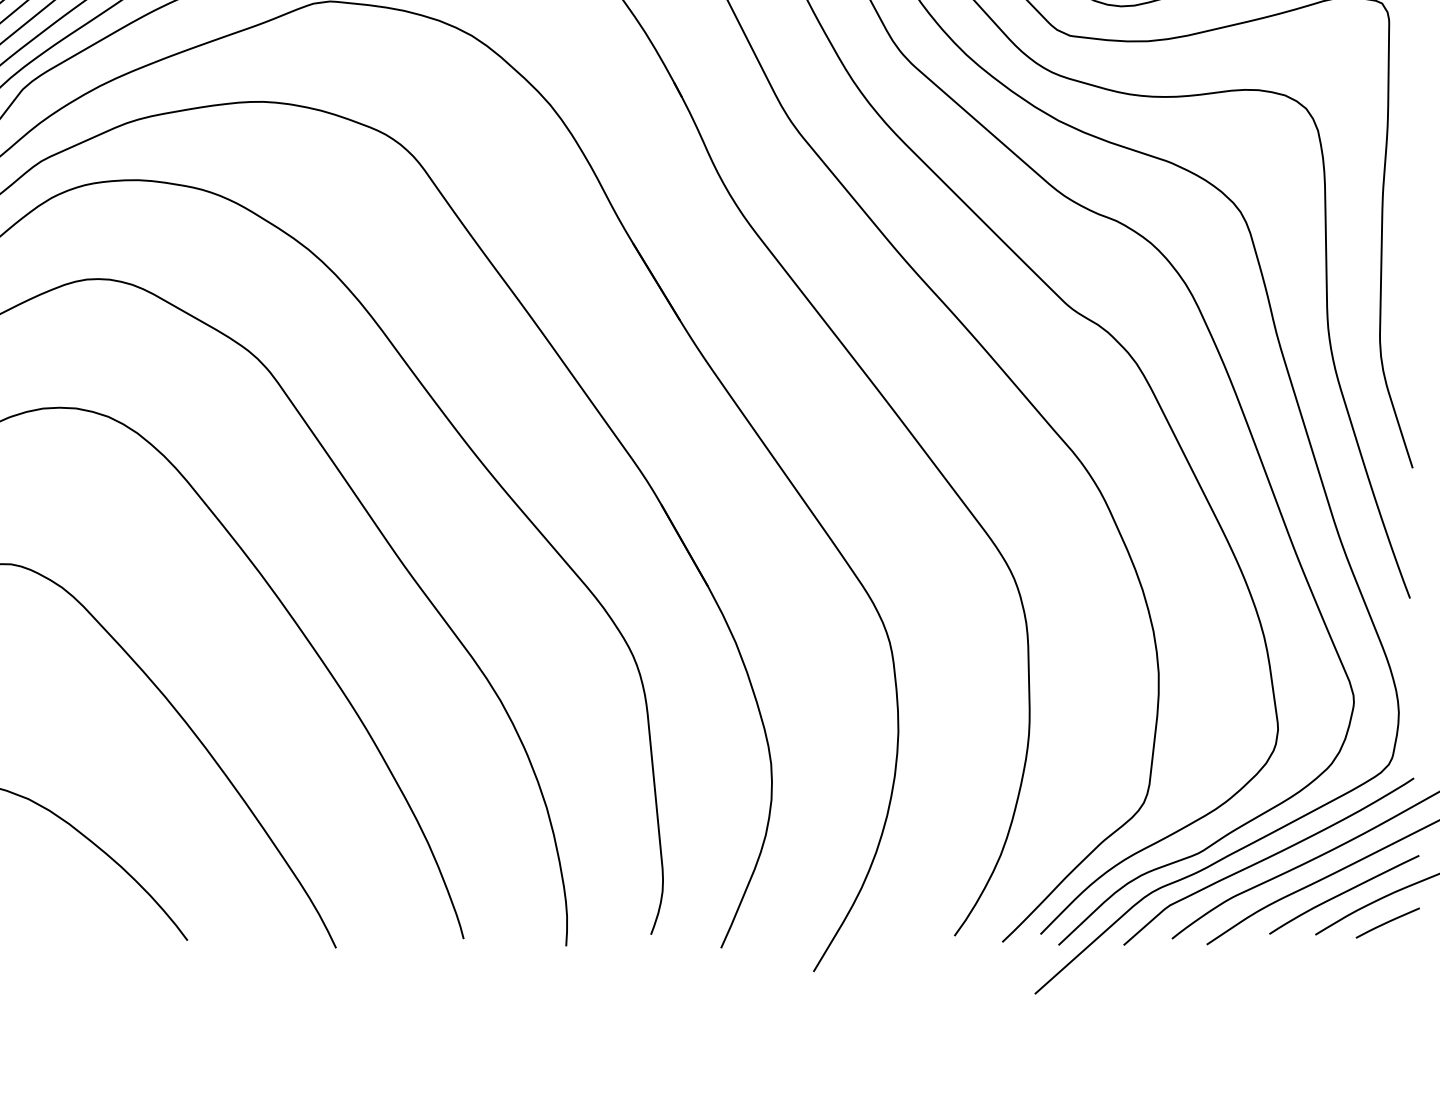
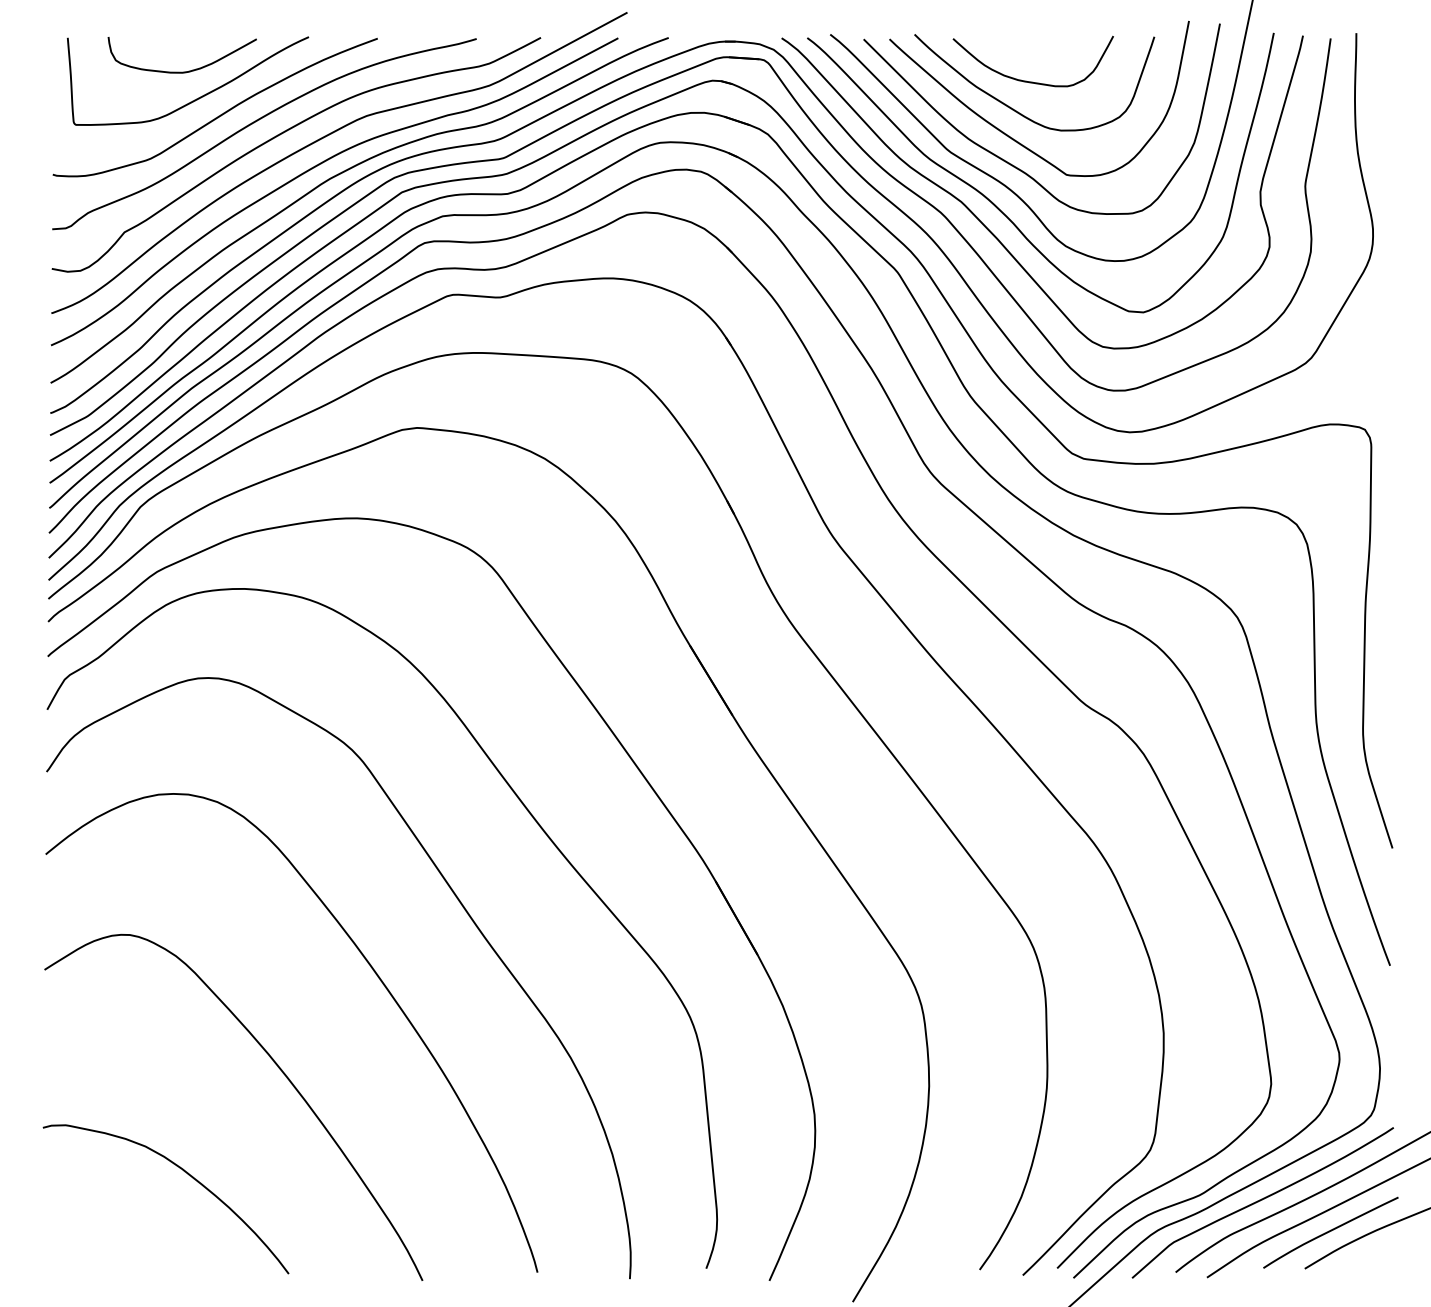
line: (1388, 923) -> (1370, 1258), removed

